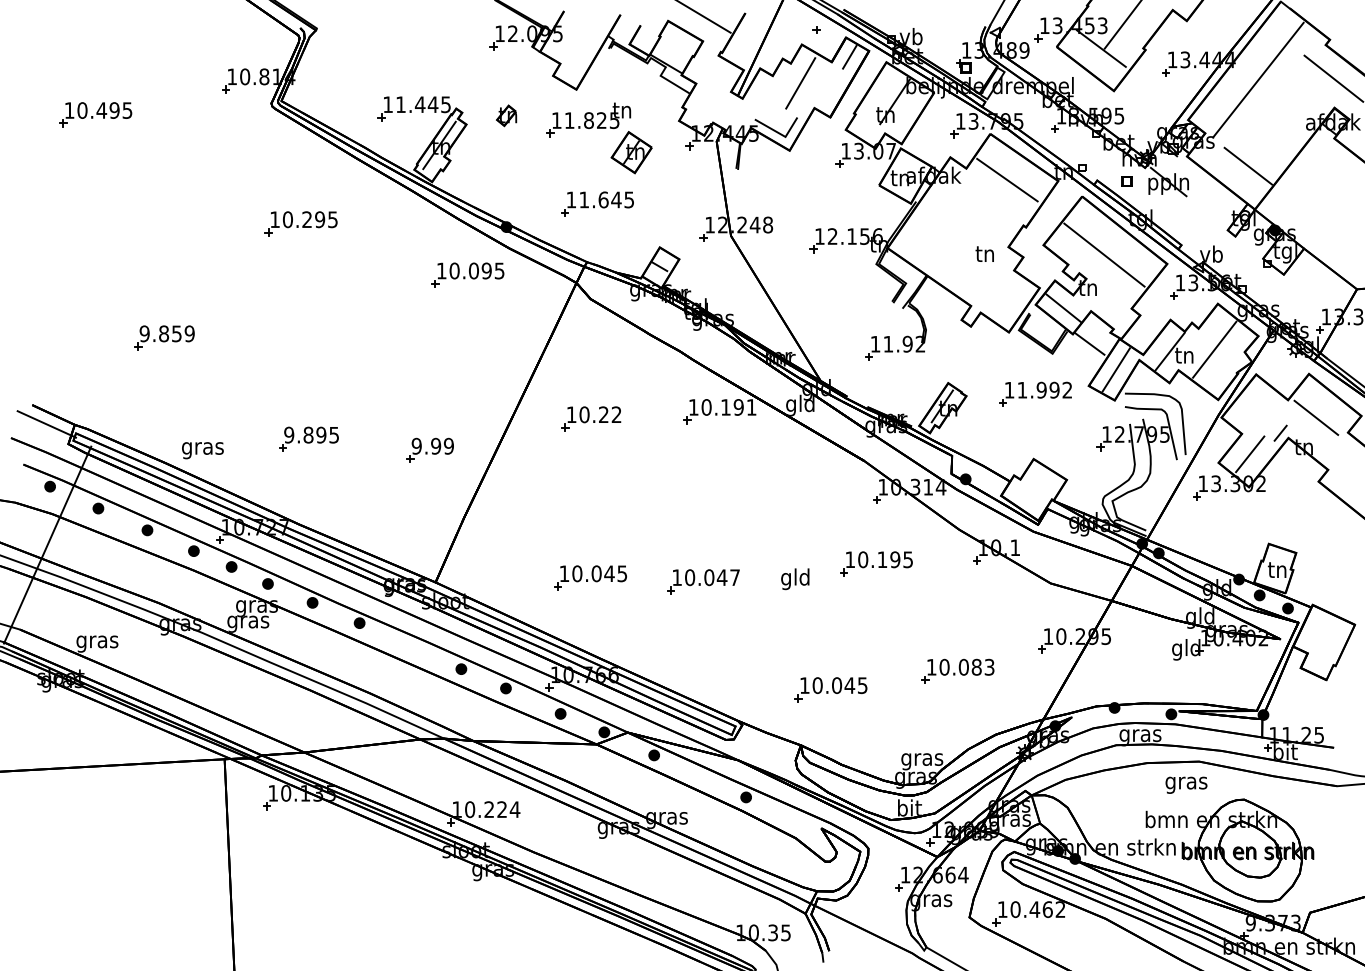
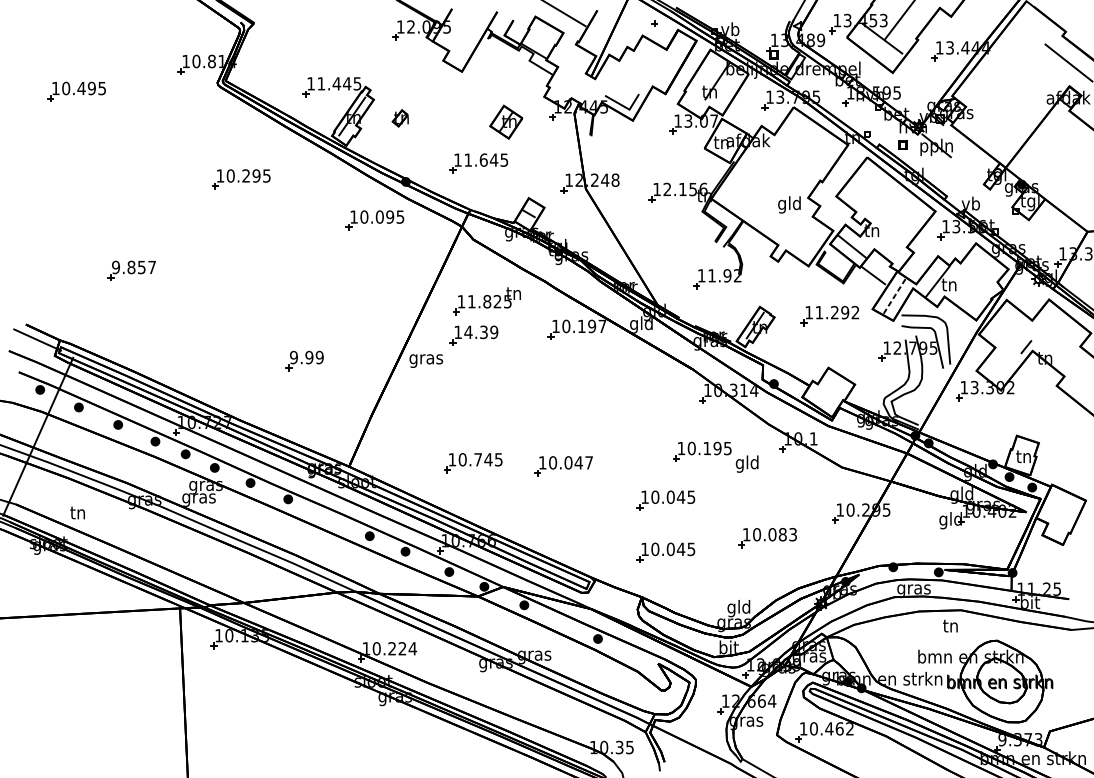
line: (849, 56) -> (680, 45), removed
line: (1258, 79) -> (1008, 63), removed
line: (800, 83) -> (641, 66), removed
part: (506, 115) -> (400, 118), moved
part: (588, 119) -> (486, 300), moved
line: (1248, 165) -> (1000, 132), removed
line: (1007, 179) -> (807, 143), removed
line: (1104, 254) -> (885, 203), removed
text: (984, 255) -> (789, 204), tn -> gld
text: (189, 333) -> (151, 267), 9.859 -> 9.857
line: (1214, 349) -> (973, 280), removed
line: (1116, 369) -> (894, 296), solid -> dashed
text: (1041, 390) -> (834, 312), 11.992 -> 11.292
text: (751, 407) -> (602, 326), 10.191 -> 10.197
text: (600, 414) -> (481, 332), 10.22 -> 14.39
line: (1316, 417) -> (1055, 334), removed
part: (308, 438) -> (247, 351), removed
part: (429, 449) -> (304, 360), moved
text: (202, 450) -> (425, 360), moved
line: (1250, 454) -> (1002, 364), removed
text: (596, 573) -> (478, 459), 10.045 -> 10.745
text: (795, 579) -> (747, 464), moved
part: (830, 624) -> (665, 500), added
text: (97, 642) -> (78, 514), gras -> tn
text: (922, 759) -> (739, 608), gras -> gld
text: (1186, 783) -> (950, 627), gras -> tn

